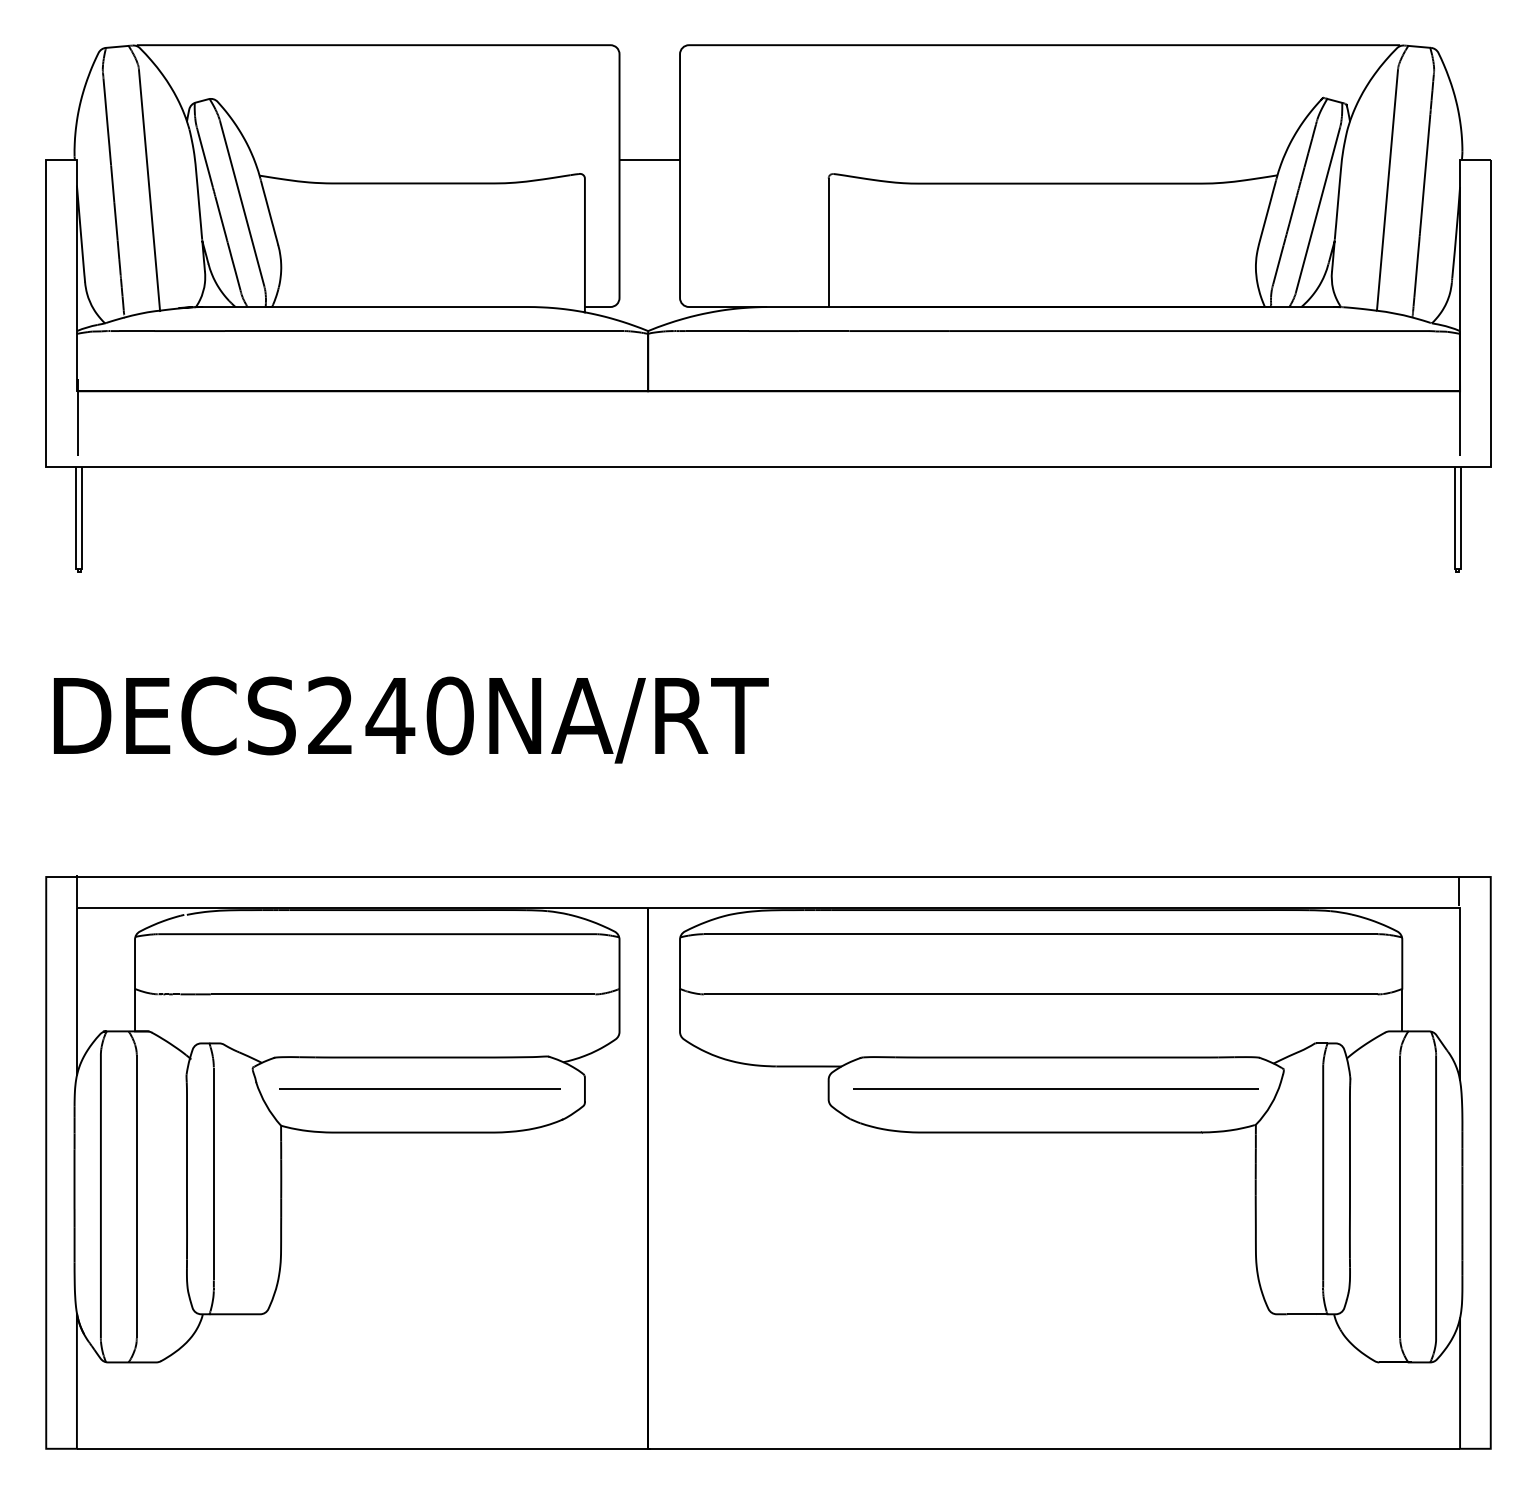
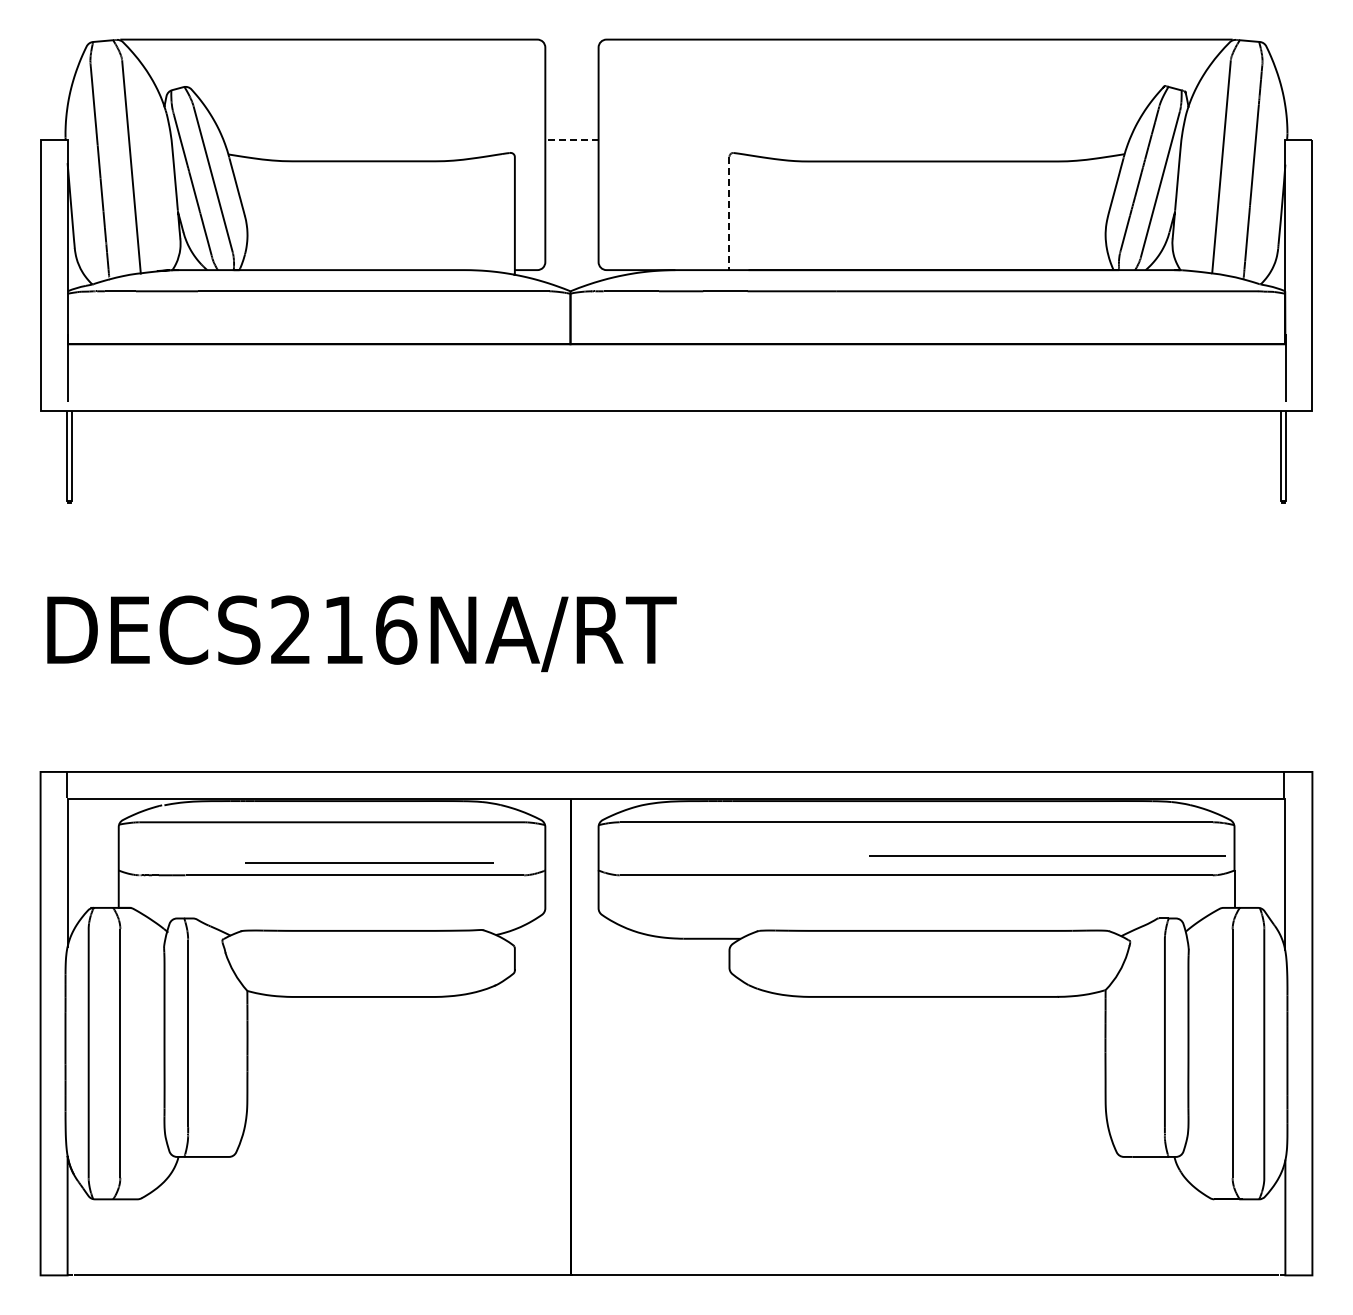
line: (649, 159) -> (571, 140), solid -> dashed
line: (828, 242) -> (729, 213), solid -> dashed
text: (419, 715) -> (369, 629), DECS240NA/RT -> DECS216NA/RT
line: (419, 1088) -> (369, 862), moved
line: (1055, 1088) -> (1047, 855), moved

